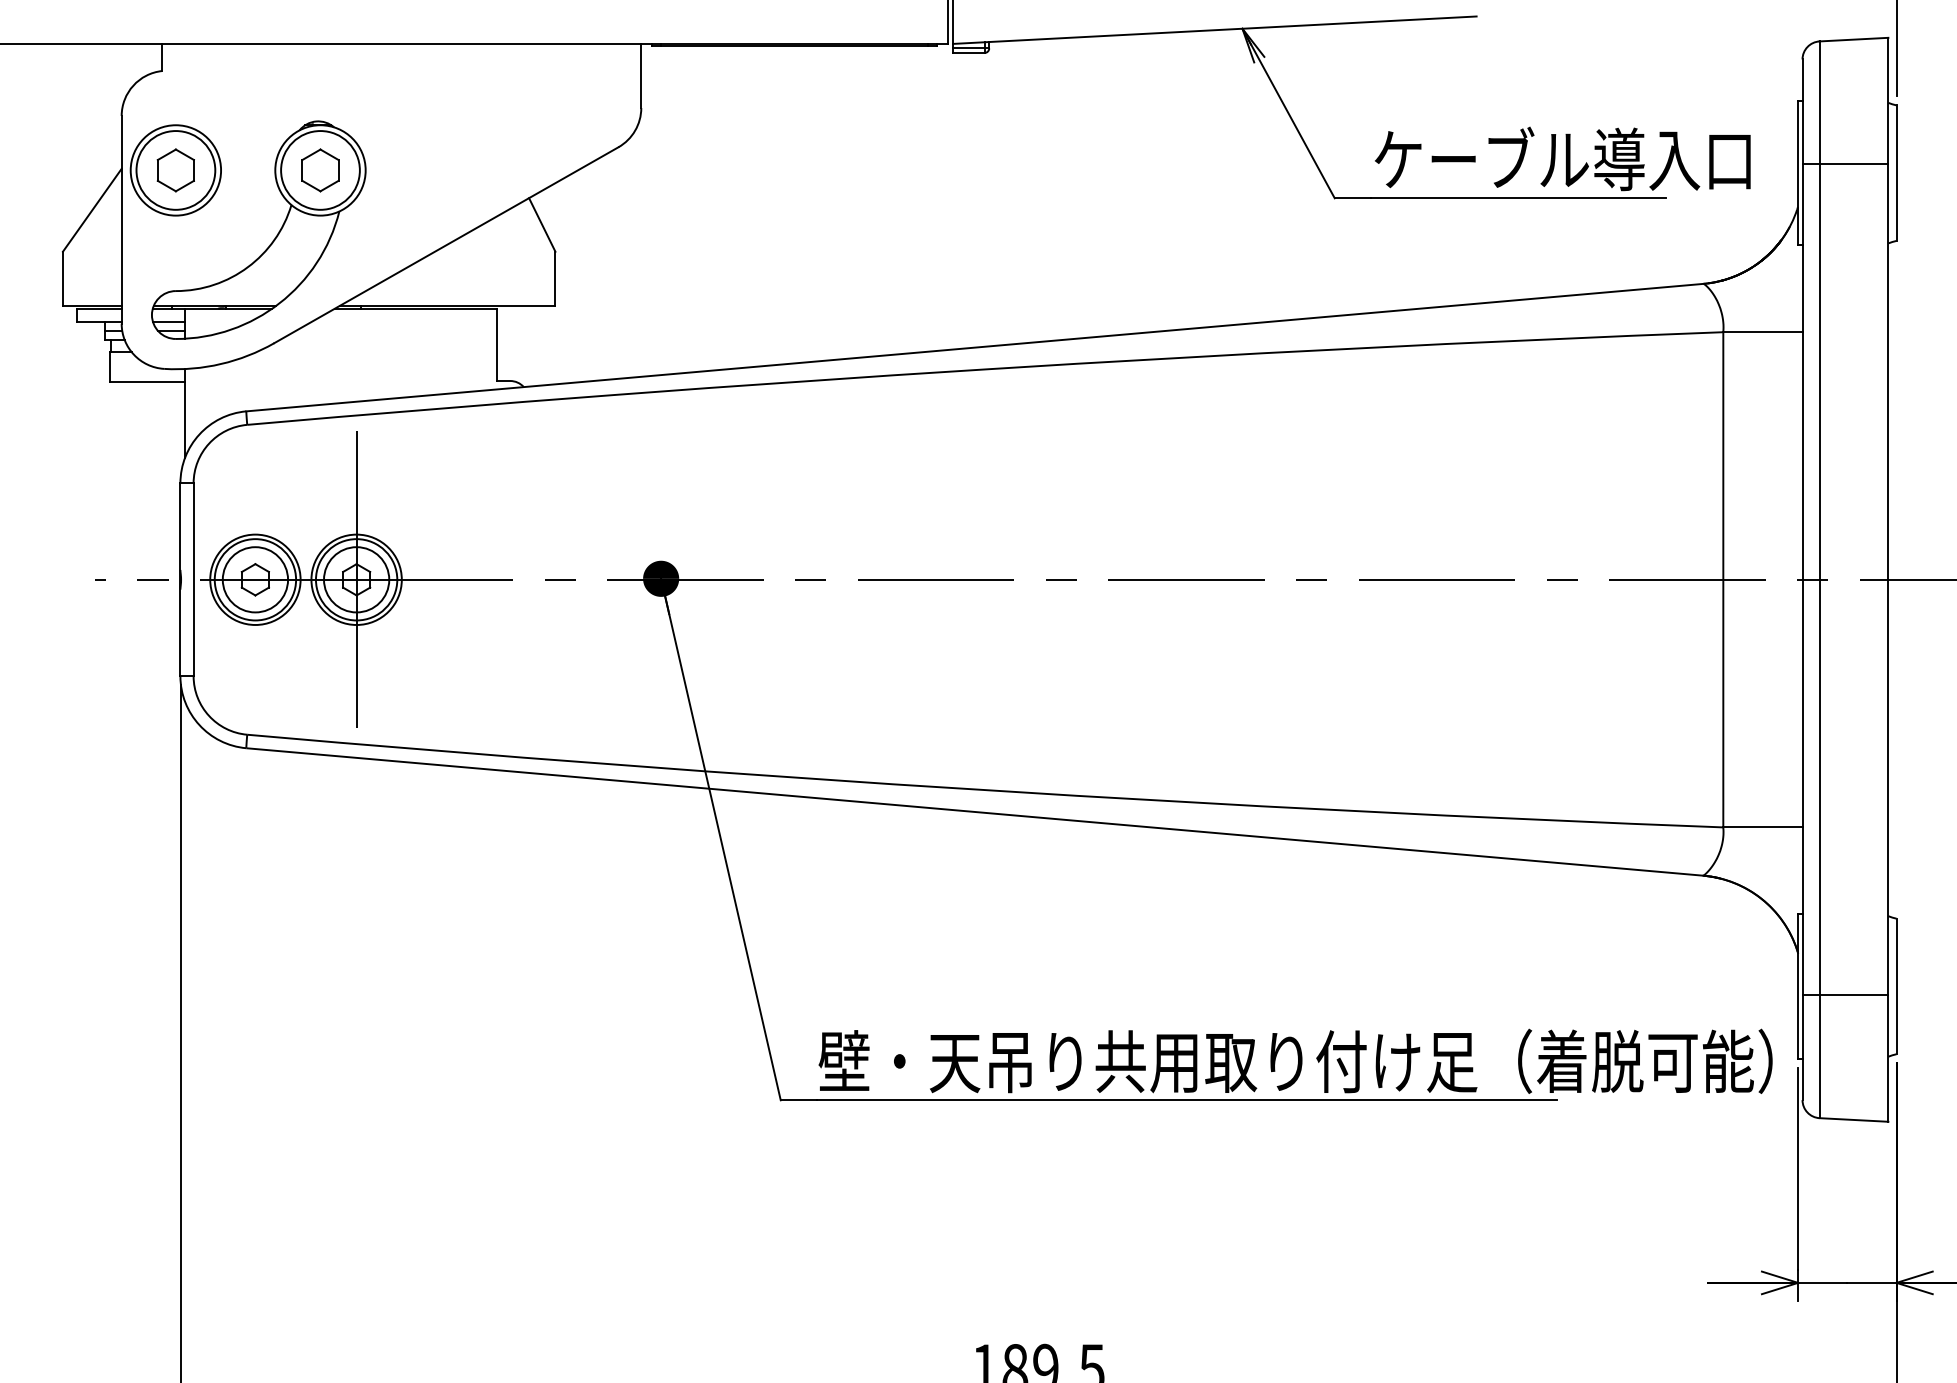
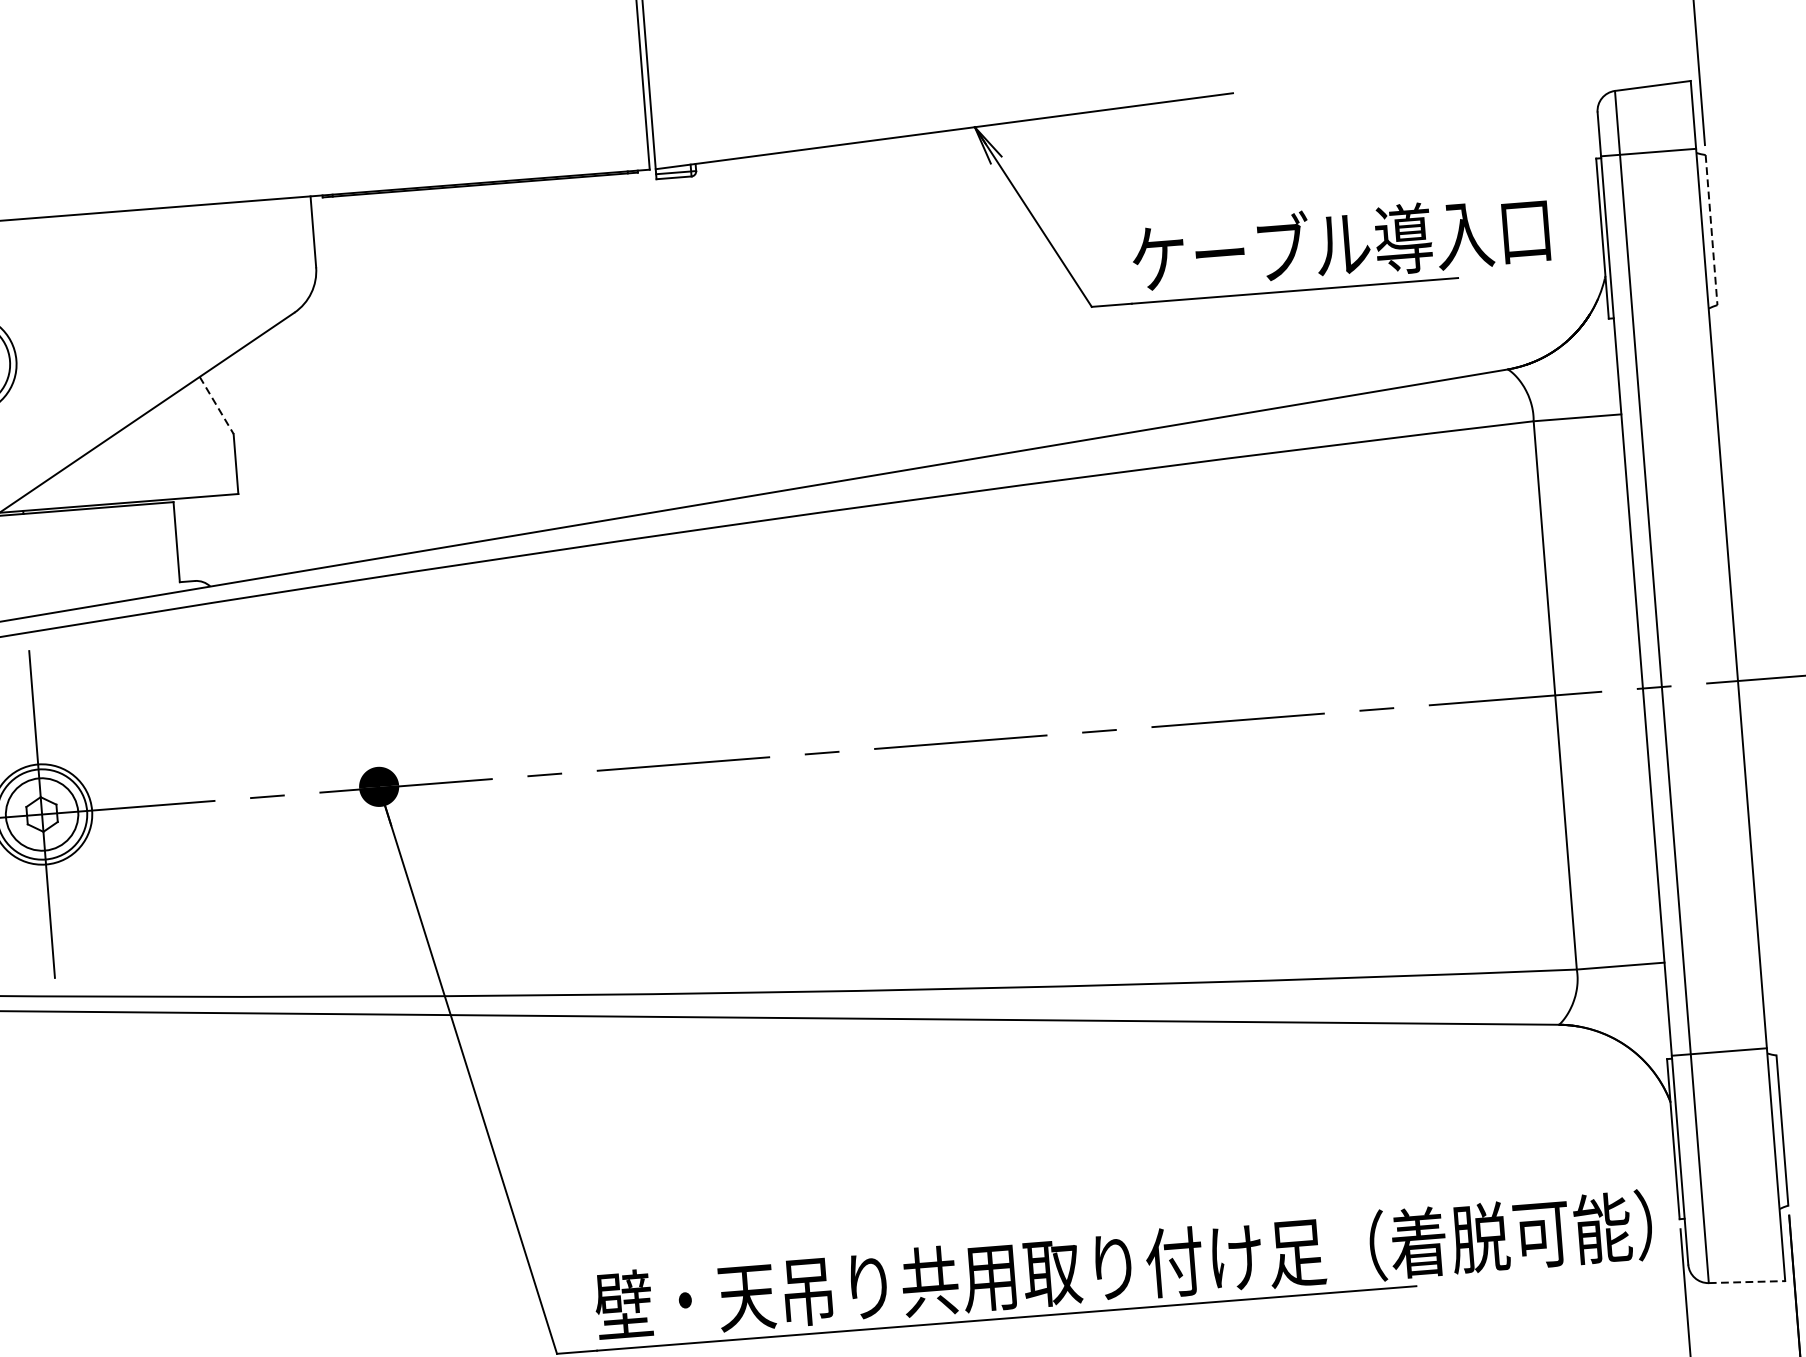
line: (1845, 164) -> (1648, 152), moved
line: (1896, 173) -> (1711, 230), solid -> dashed
line: (542, 224) -> (216, 404), solid -> dashed
line: (1845, 995) -> (1719, 1052), moved
line: (1854, 1120) -> (1747, 1282), solid -> dashed

